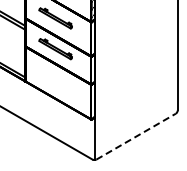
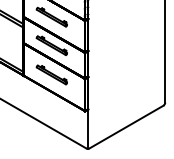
part: (55, 80) -> (51, 74), added
line: (136, 136) -> (126, 126), dashed -> solid

